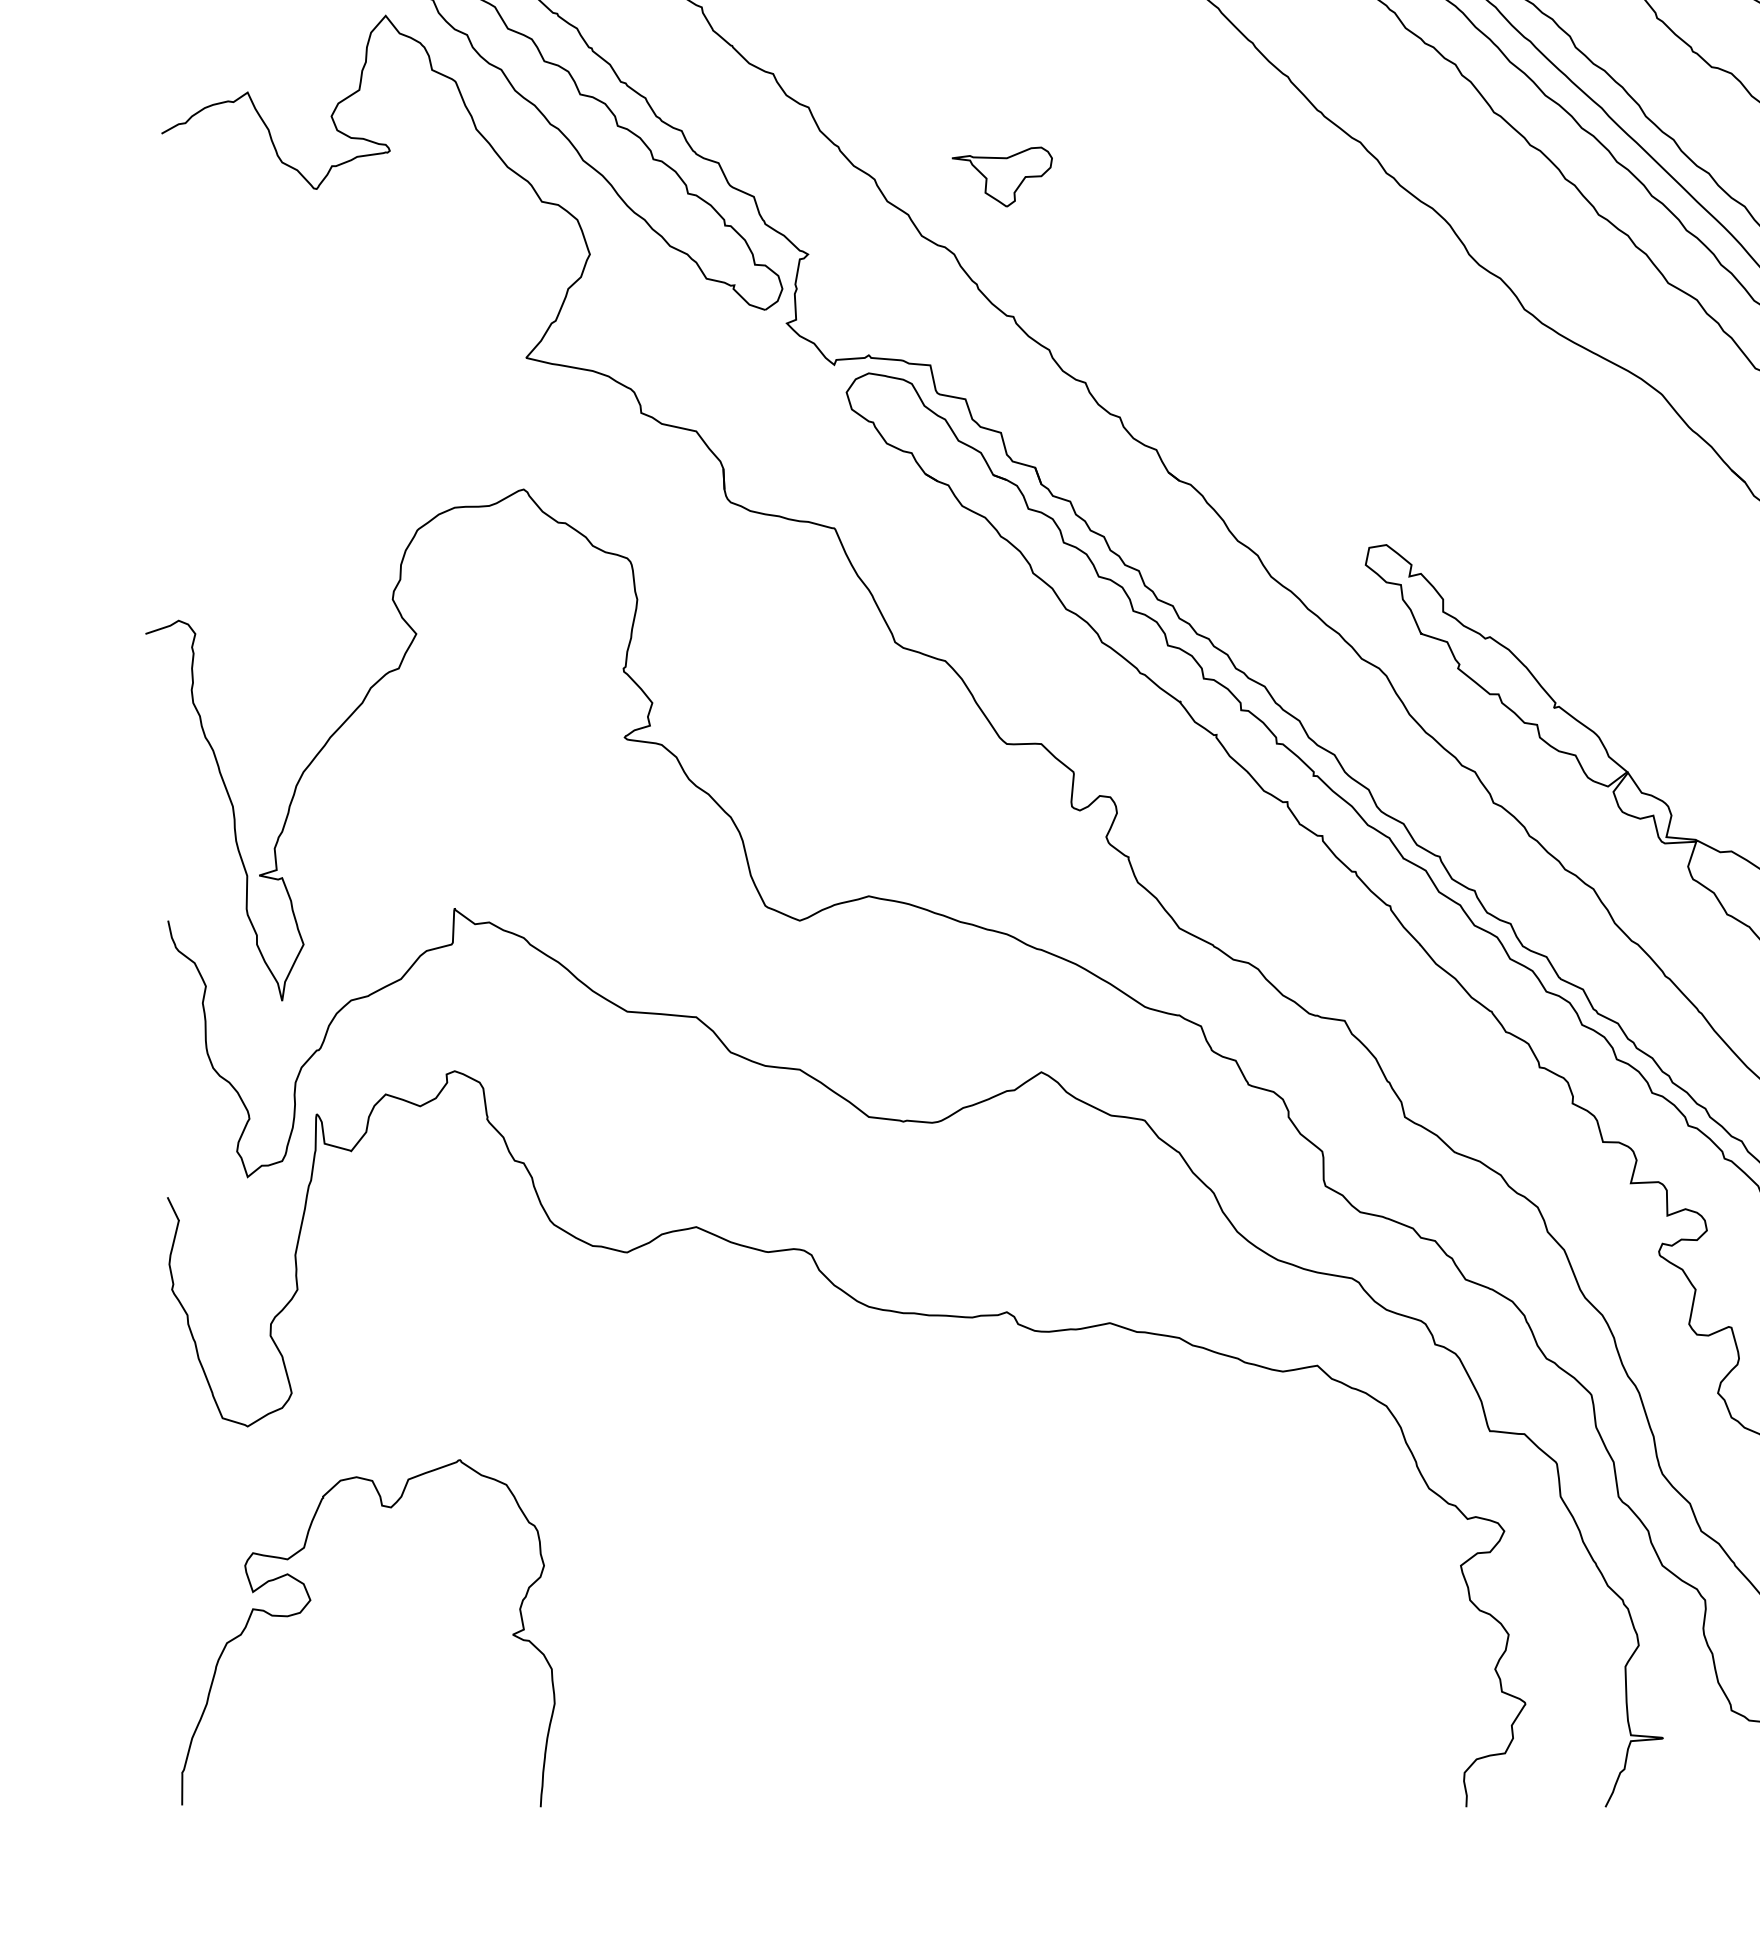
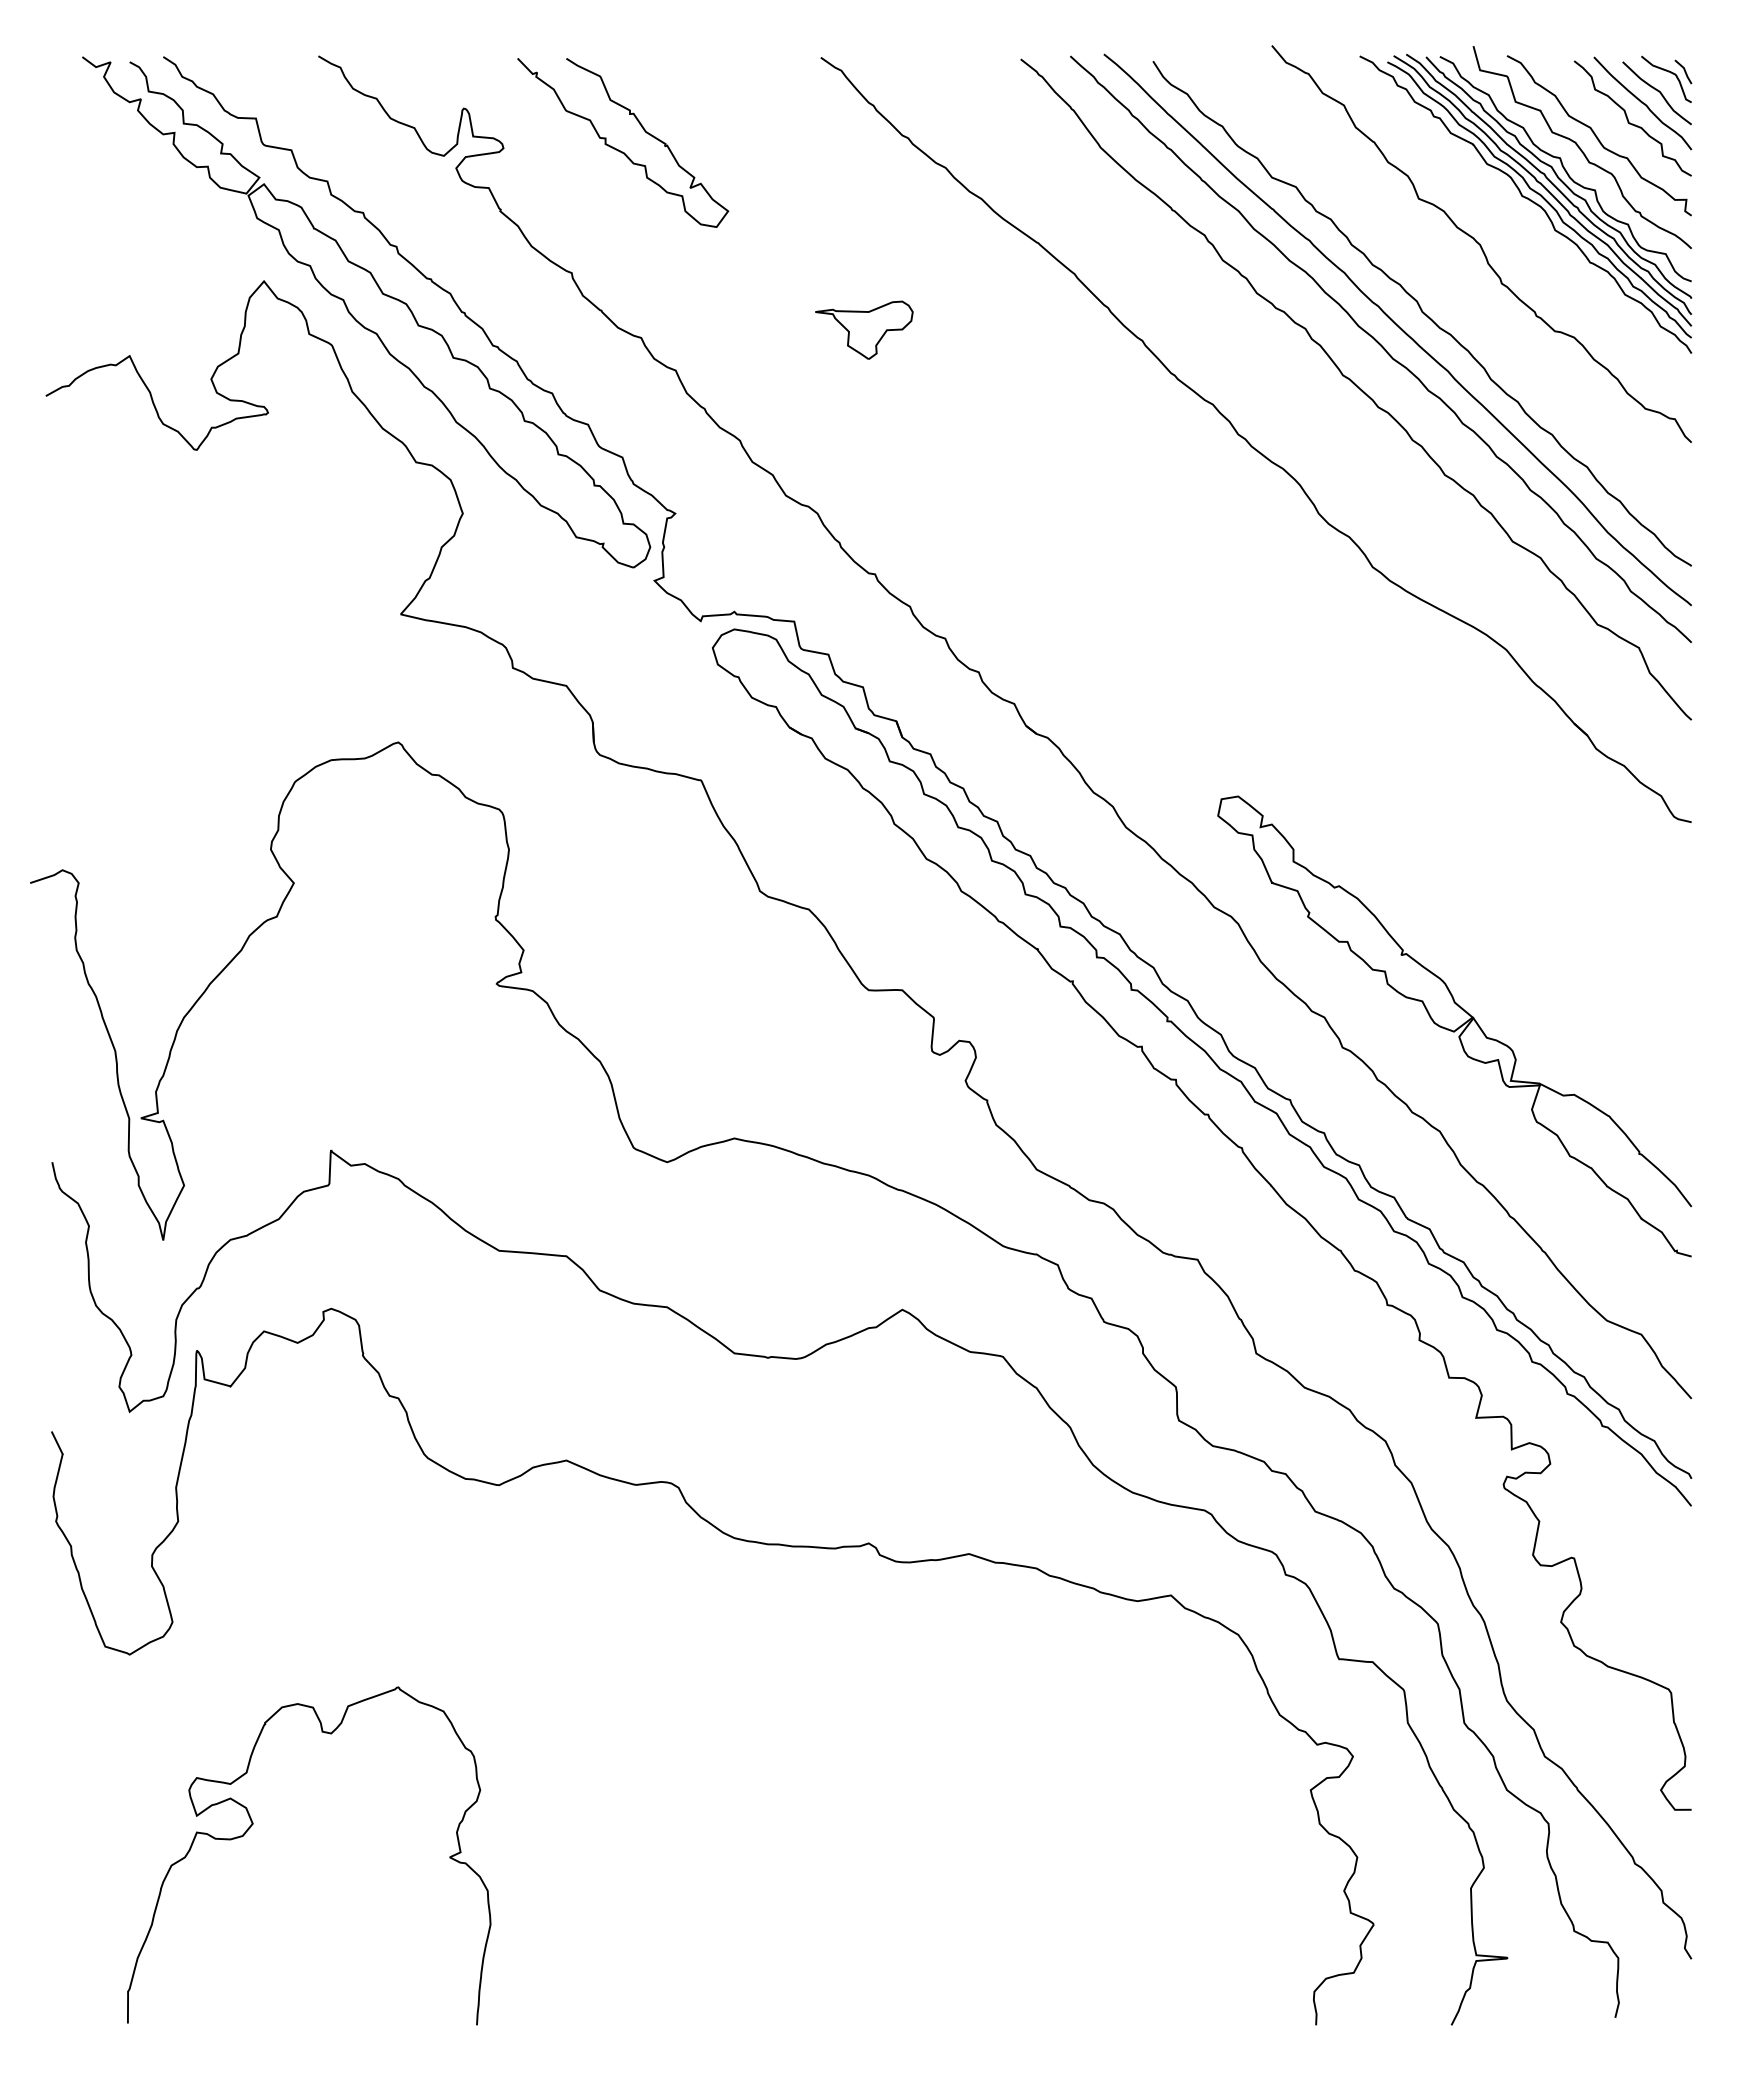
part: (1002, 176) -> (864, 329), moved
curve: (311, 1600) -> (253, 1824), moved

